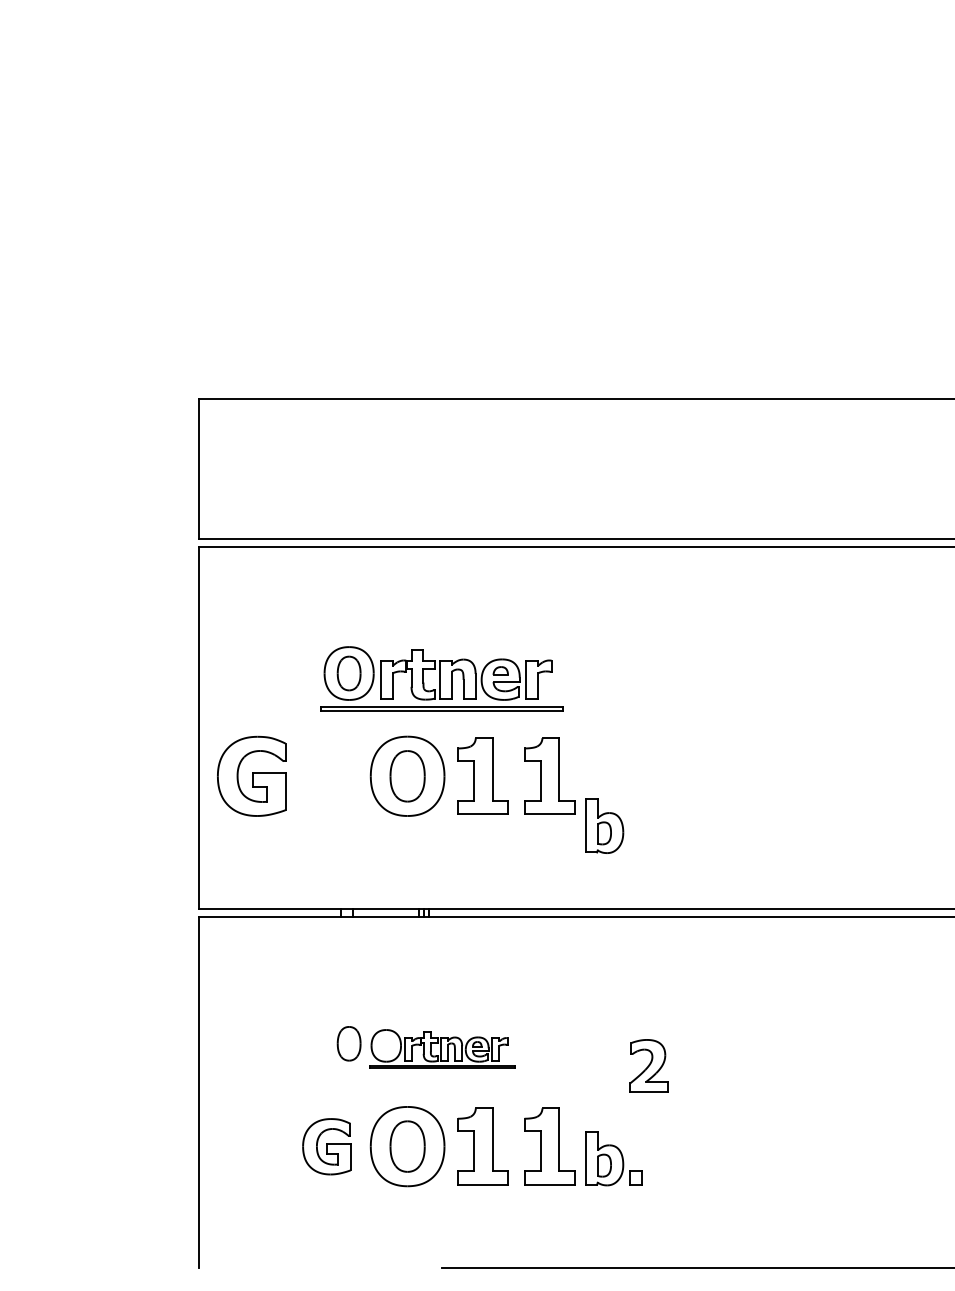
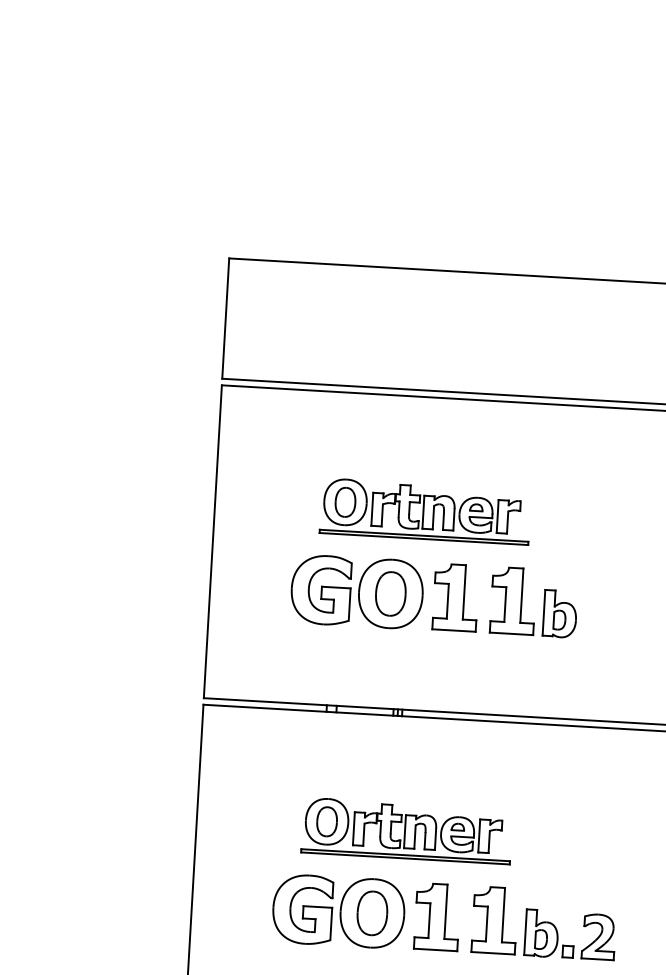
part: (251, 775) -> (320, 589), moved
part: (604, 825) -> (560, 613), moved
part: (441, 1048) -> (406, 830), size x1.67
part: (648, 1065) -> (598, 936), moved
part: (326, 1146) -> (302, 909), size x1.43

